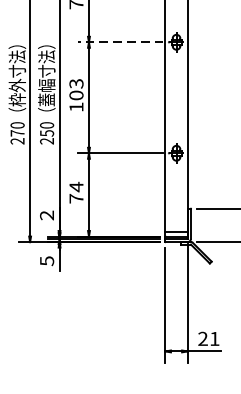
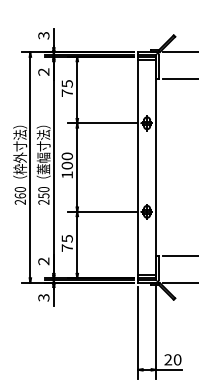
line: (120, 42) -> (102, 123), dashed -> solid
text: (75, 83) -> (66, 156), 103 -> 100
text: (17, 132) -> (20, 195), 270 -> 260
text: (75, 186) -> (66, 238), 74 -> 75
text: (46, 260) -> (43, 297), 5 -> 3
text: (214, 338) -> (177, 359), 21 -> 20

